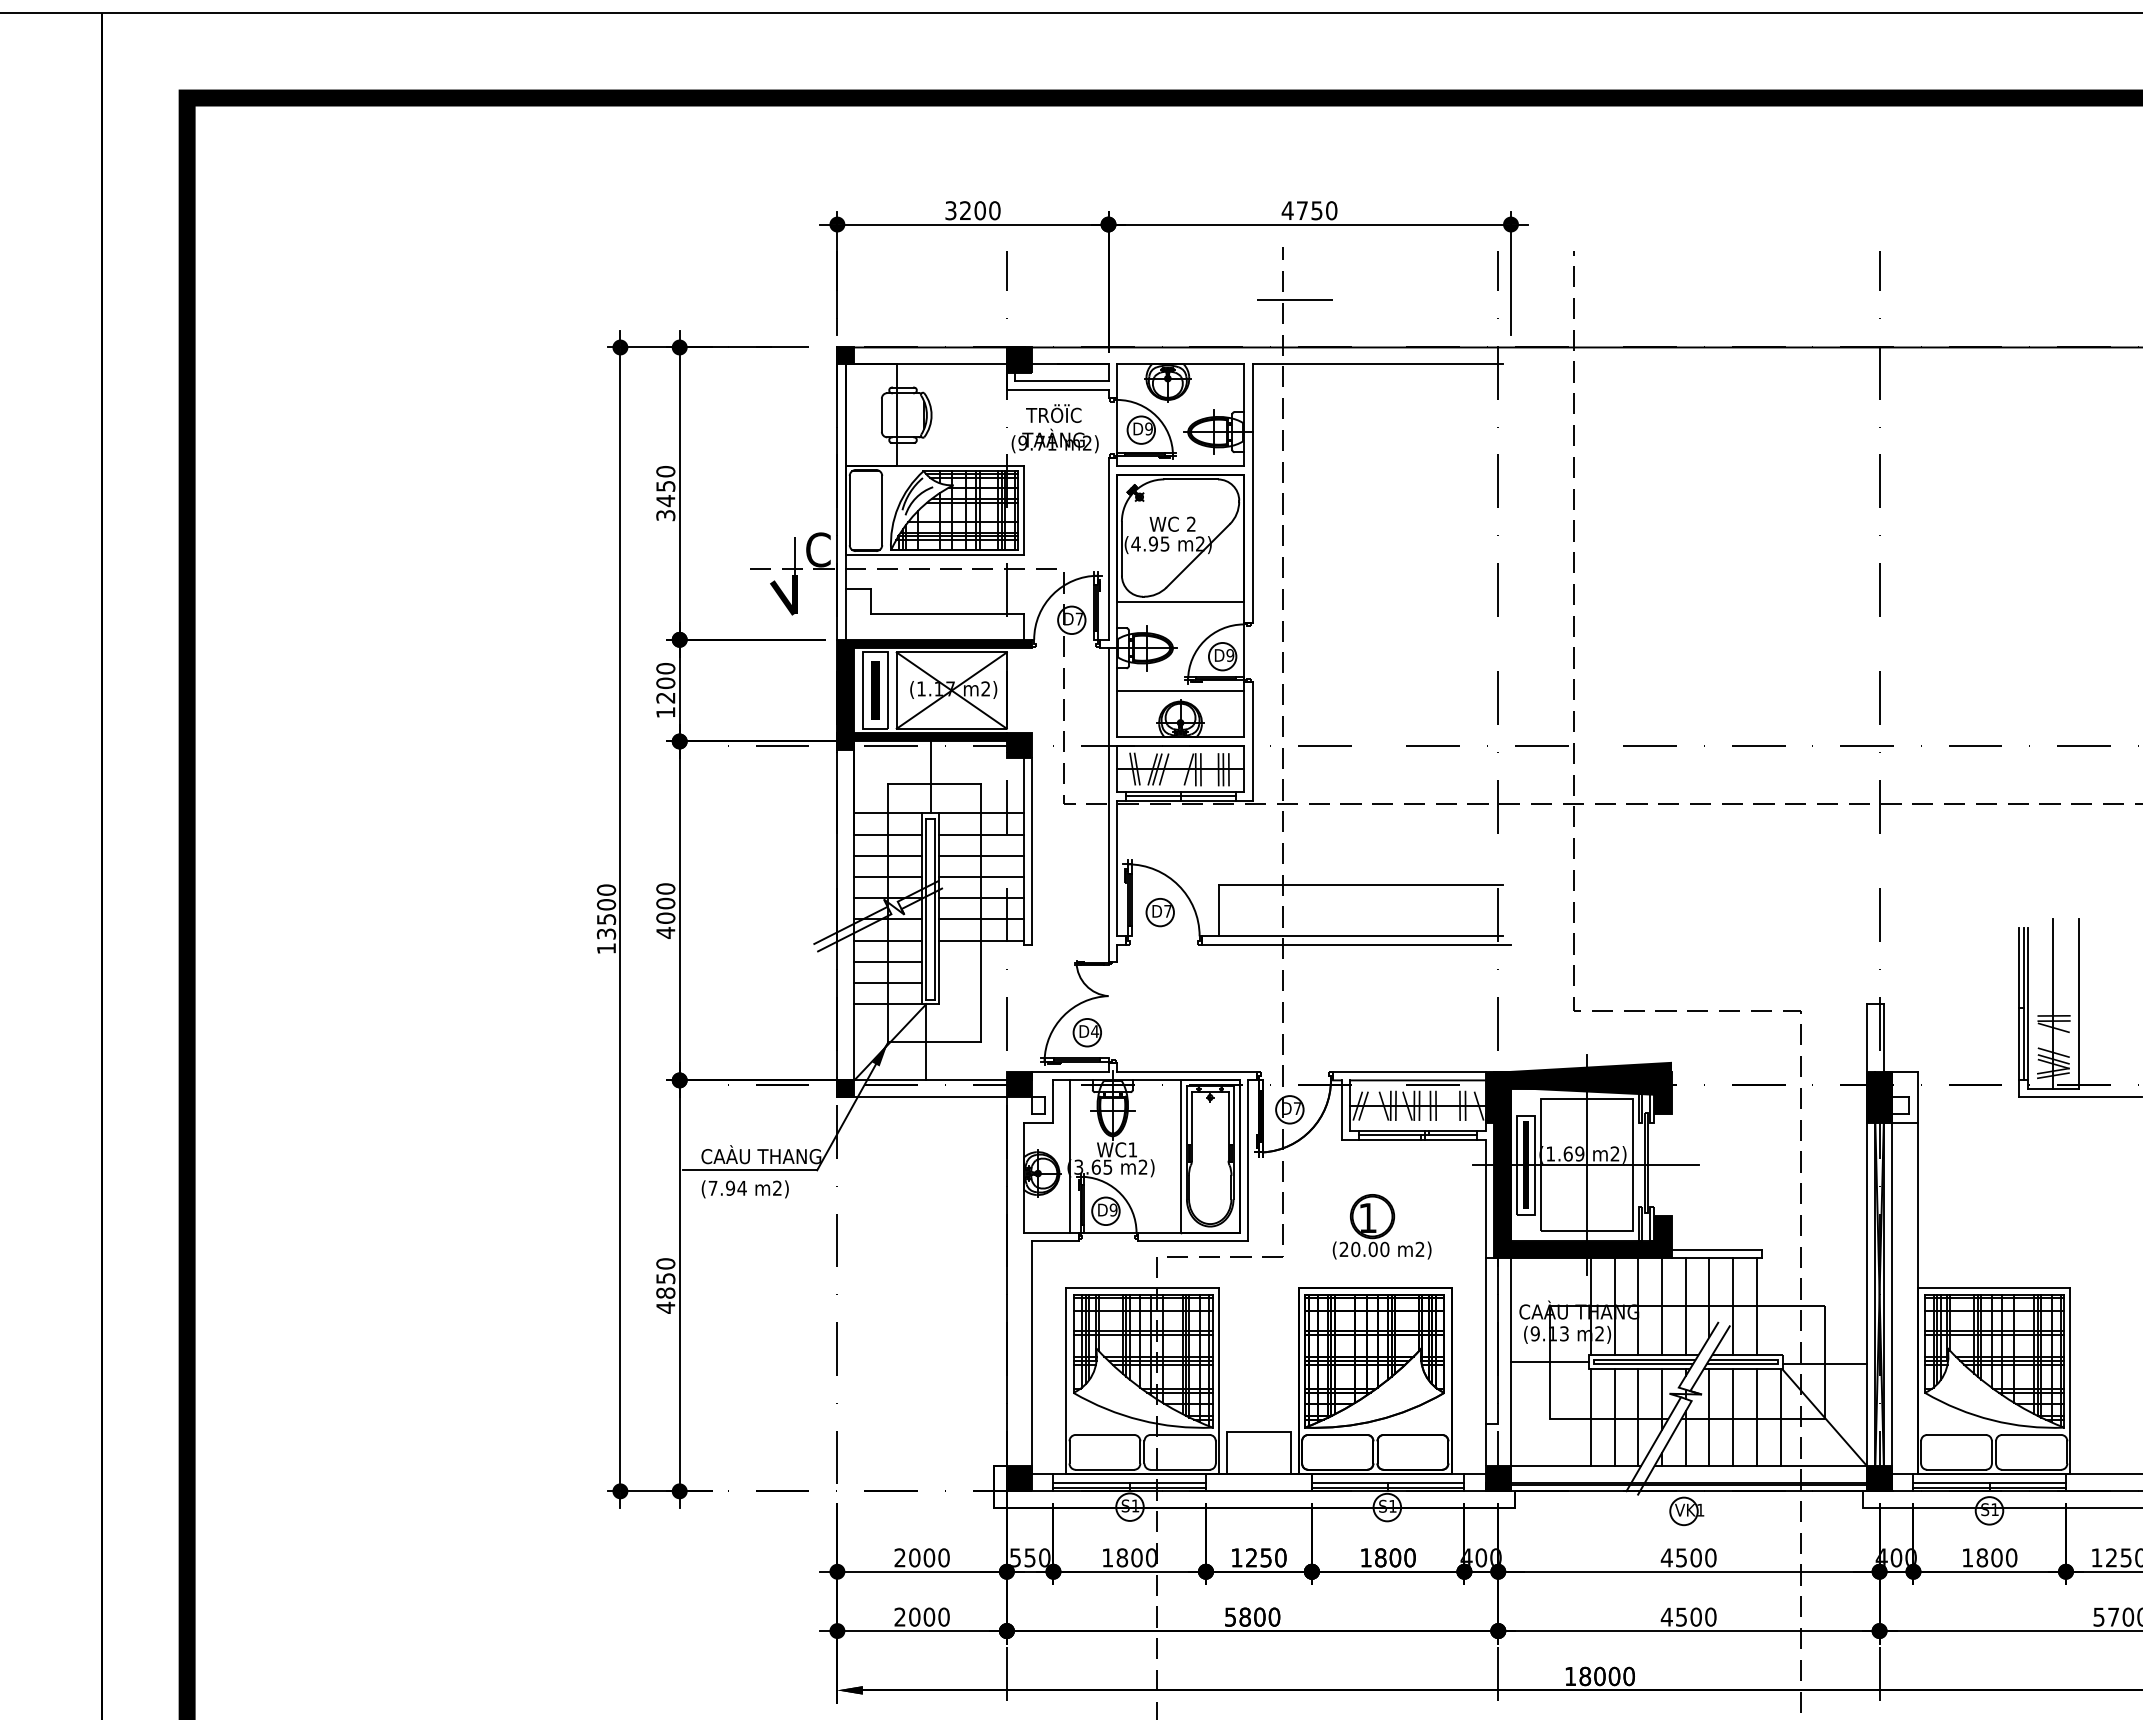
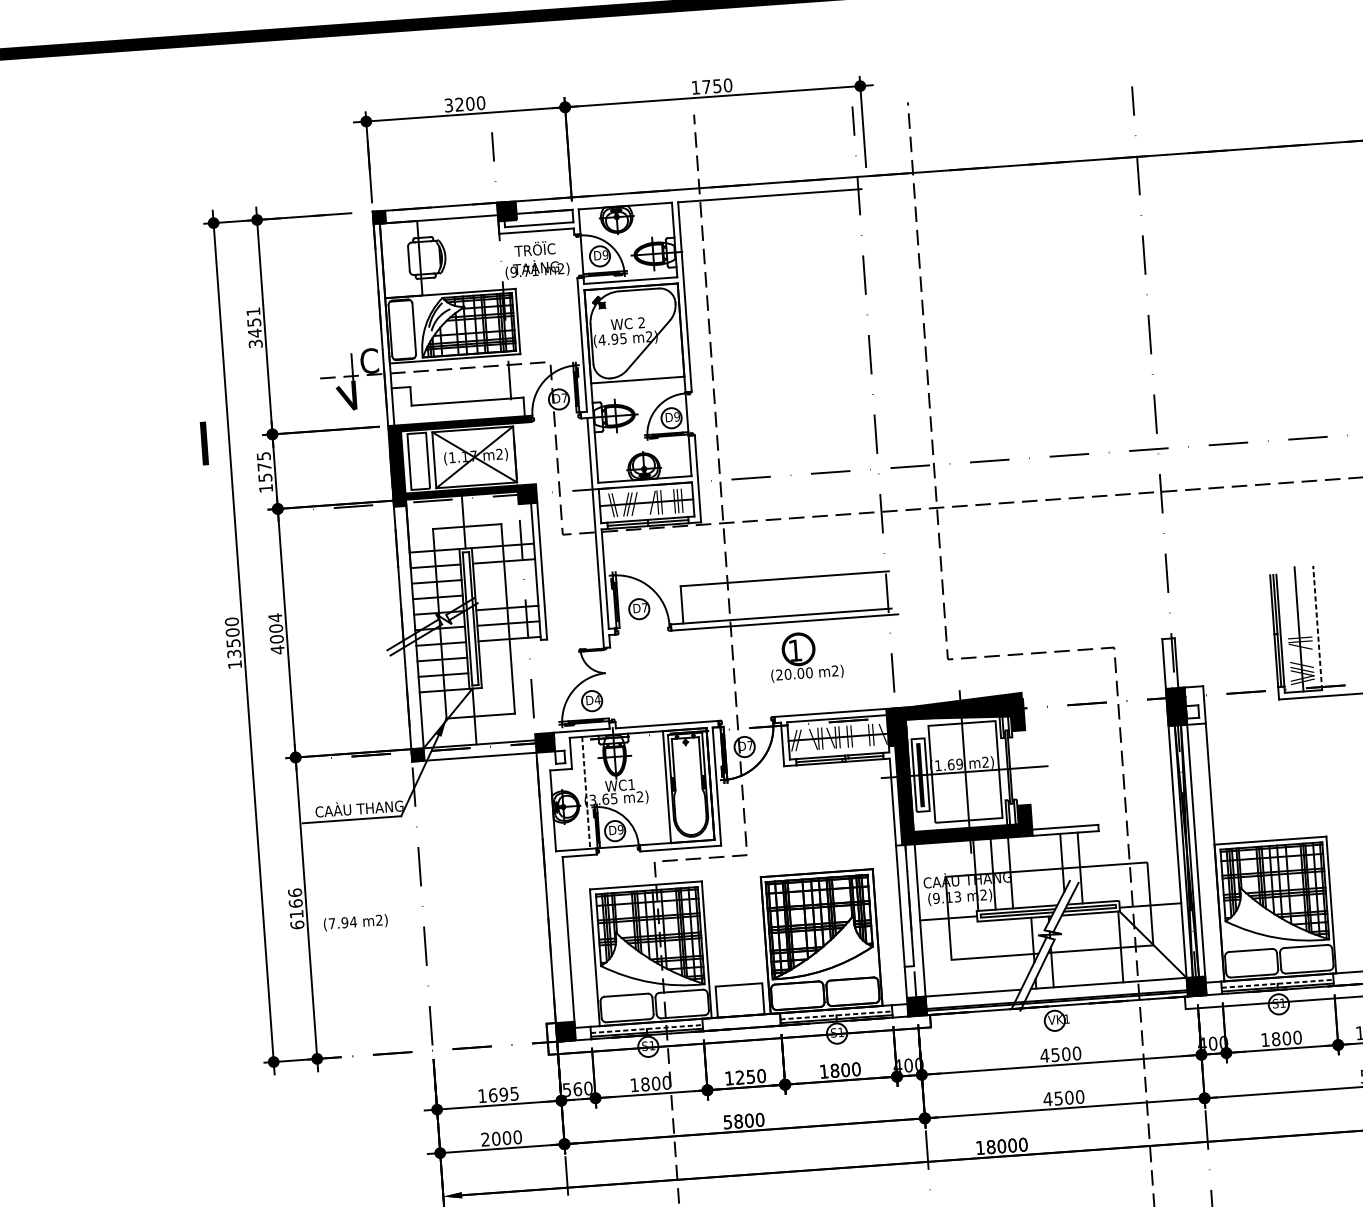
text: (1287, 210) -> (695, 87), 4750 -> 1750
line: (1294, 299) -> (705, 152), removed
text: (665, 471) -> (253, 311), 3450 -> 3451
text: (665, 683) -> (264, 467), 1200 -> 1575
line: (875, 690) -> (204, 443), moved
line: (1180, 690) -> (642, 445), removed
line: (981, 855) -> (505, 576), removed
line: (981, 877) -> (506, 592), removed
text: (665, 889) -> (275, 618), 4000 -> 4004
line: (2078, 1004) -> (1317, 628), solid -> dashed
line: (1070, 1157) -> (586, 793), solid -> dashed
text: (744, 1189) -> (355, 922), moved
part: (1381, 1226) -> (805, 656), moved
text: (665, 1285) -> (296, 908), 4850 -> 6166
line: (1661, 1306) -> (1027, 871), removed
line: (1685, 1306) -> (1045, 870), removed
line: (1756, 1306) -> (1097, 866), removed
line: (1590, 1417) -> (981, 956), removed
line: (1614, 1417) -> (998, 955), removed
line: (1638, 1417) -> (1016, 954), removed
line: (1709, 1417) -> (1068, 950), removed
line: (1733, 1417) -> (1086, 949), removed
line: (1756, 1417) -> (1103, 948), removed
line: (1130, 1482) -> (647, 1028), solid -> dashed
line: (1388, 1482) -> (836, 1015), solid -> dashed
line: (1990, 1482) -> (1278, 983), solid -> dashed
text: (921, 1557) -> (498, 1094), 2000 -> 1695
text: (1029, 1557) -> (577, 1089), 550 -> 560

